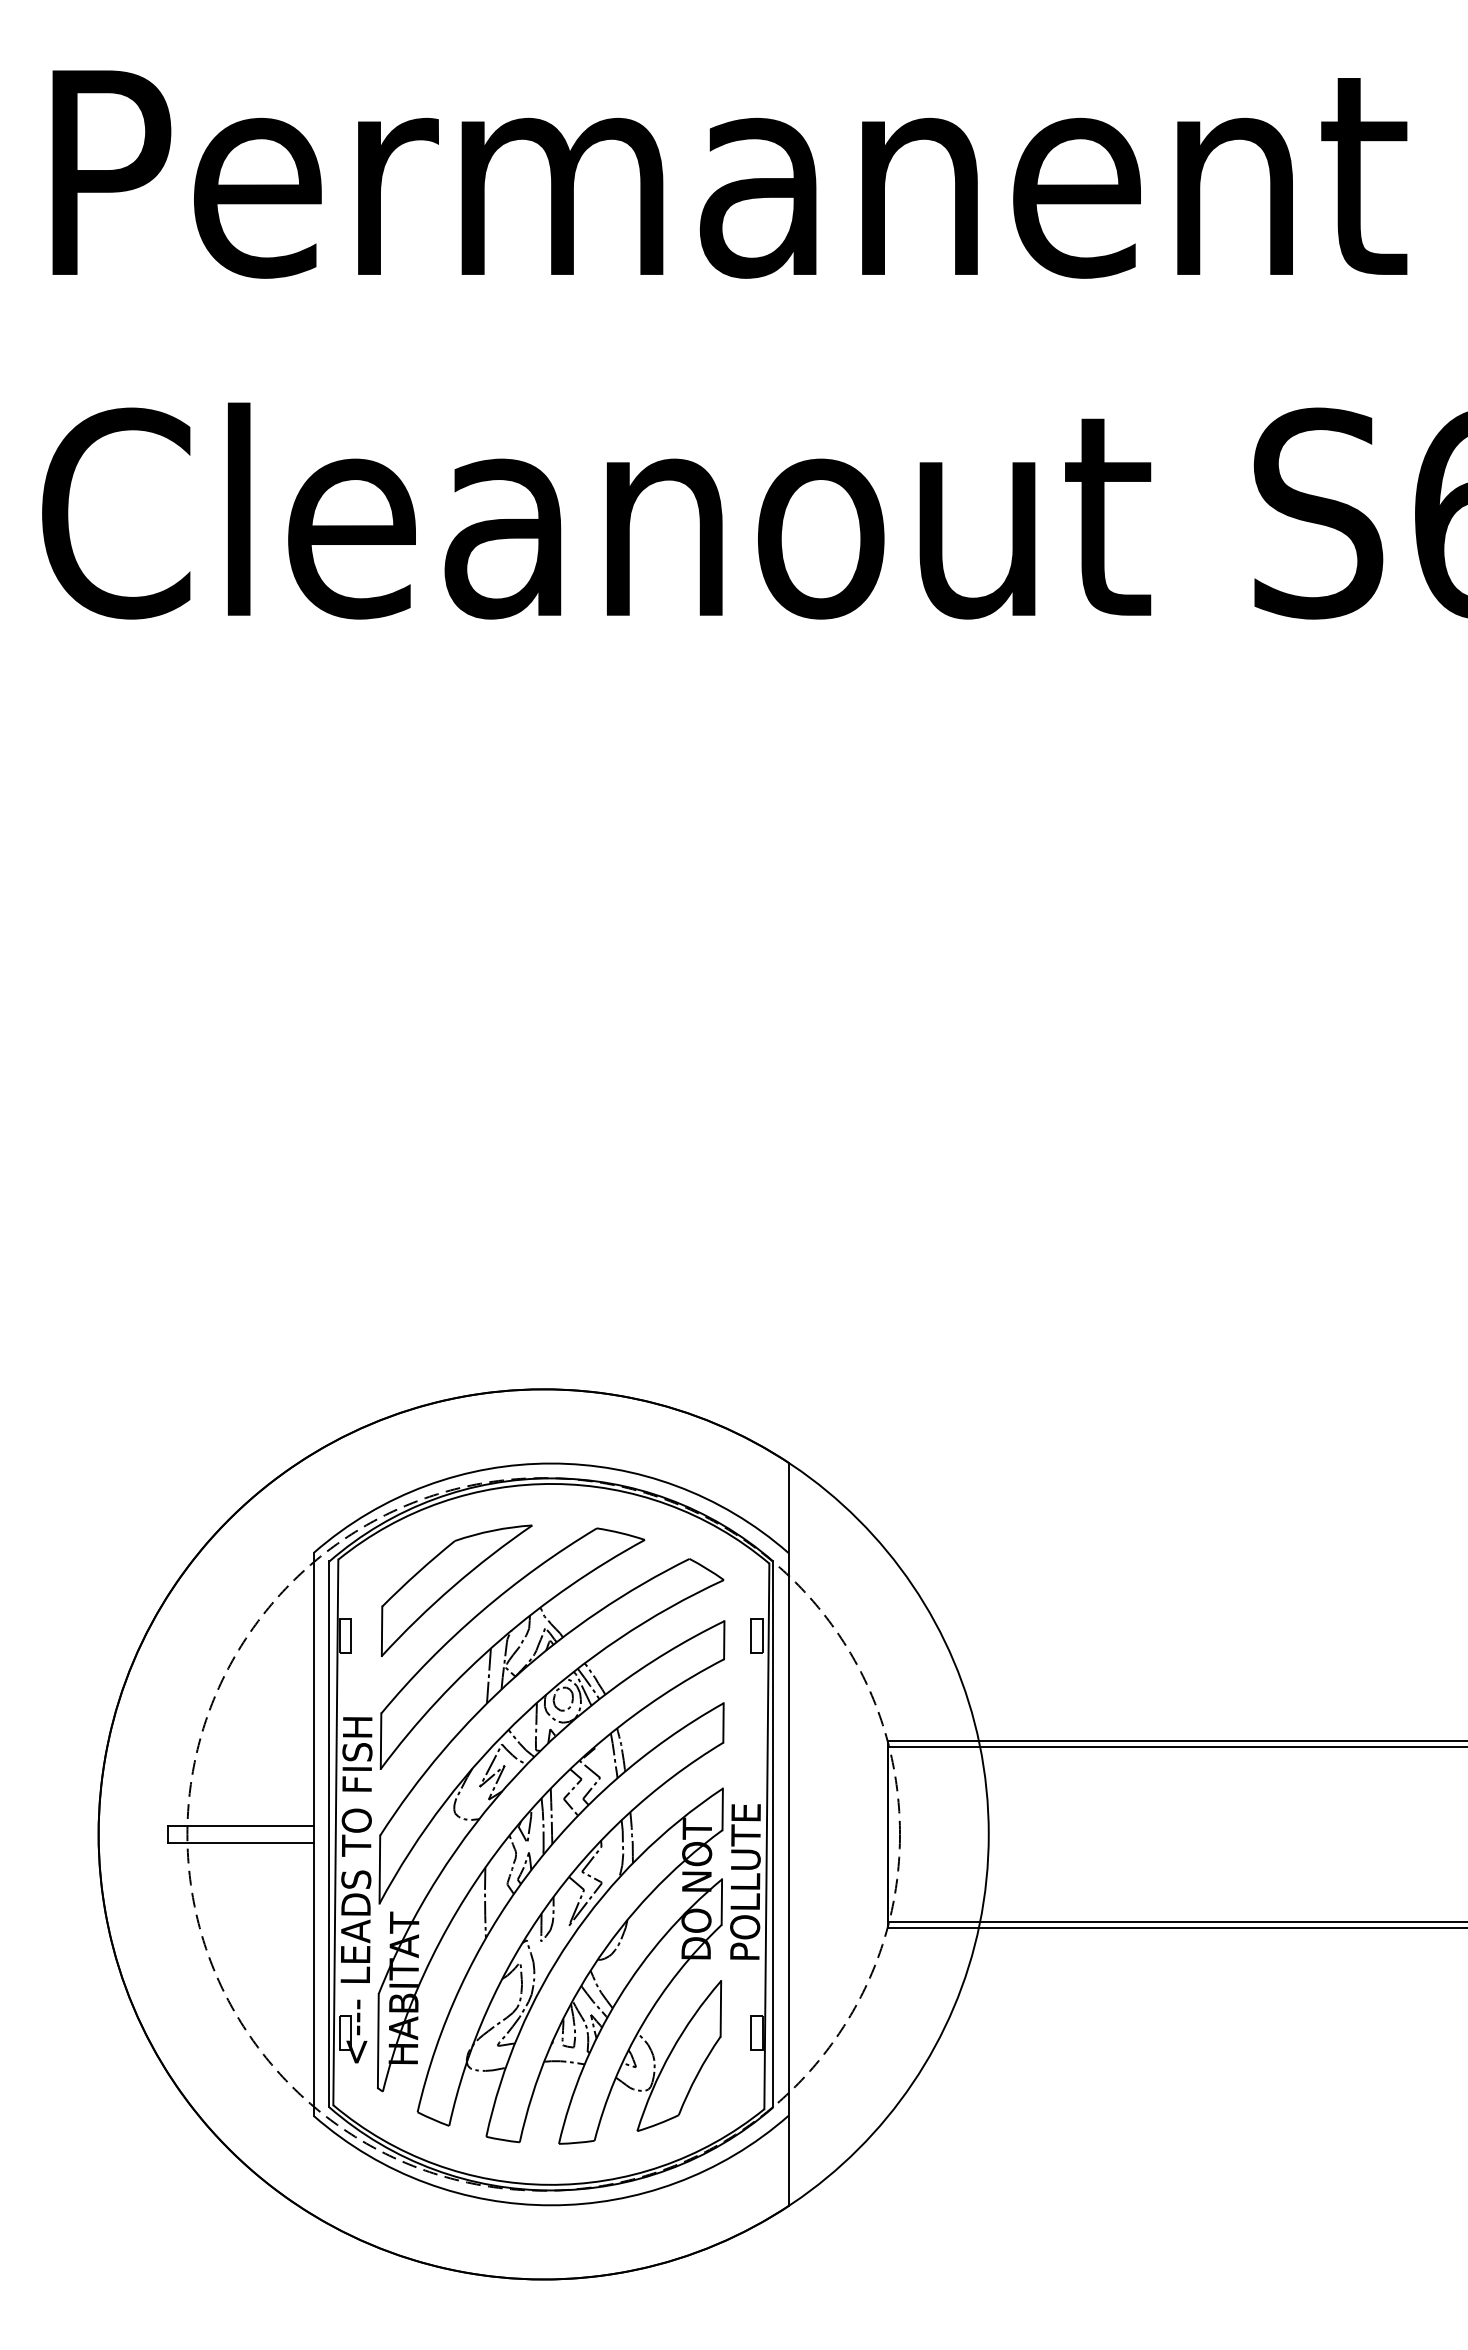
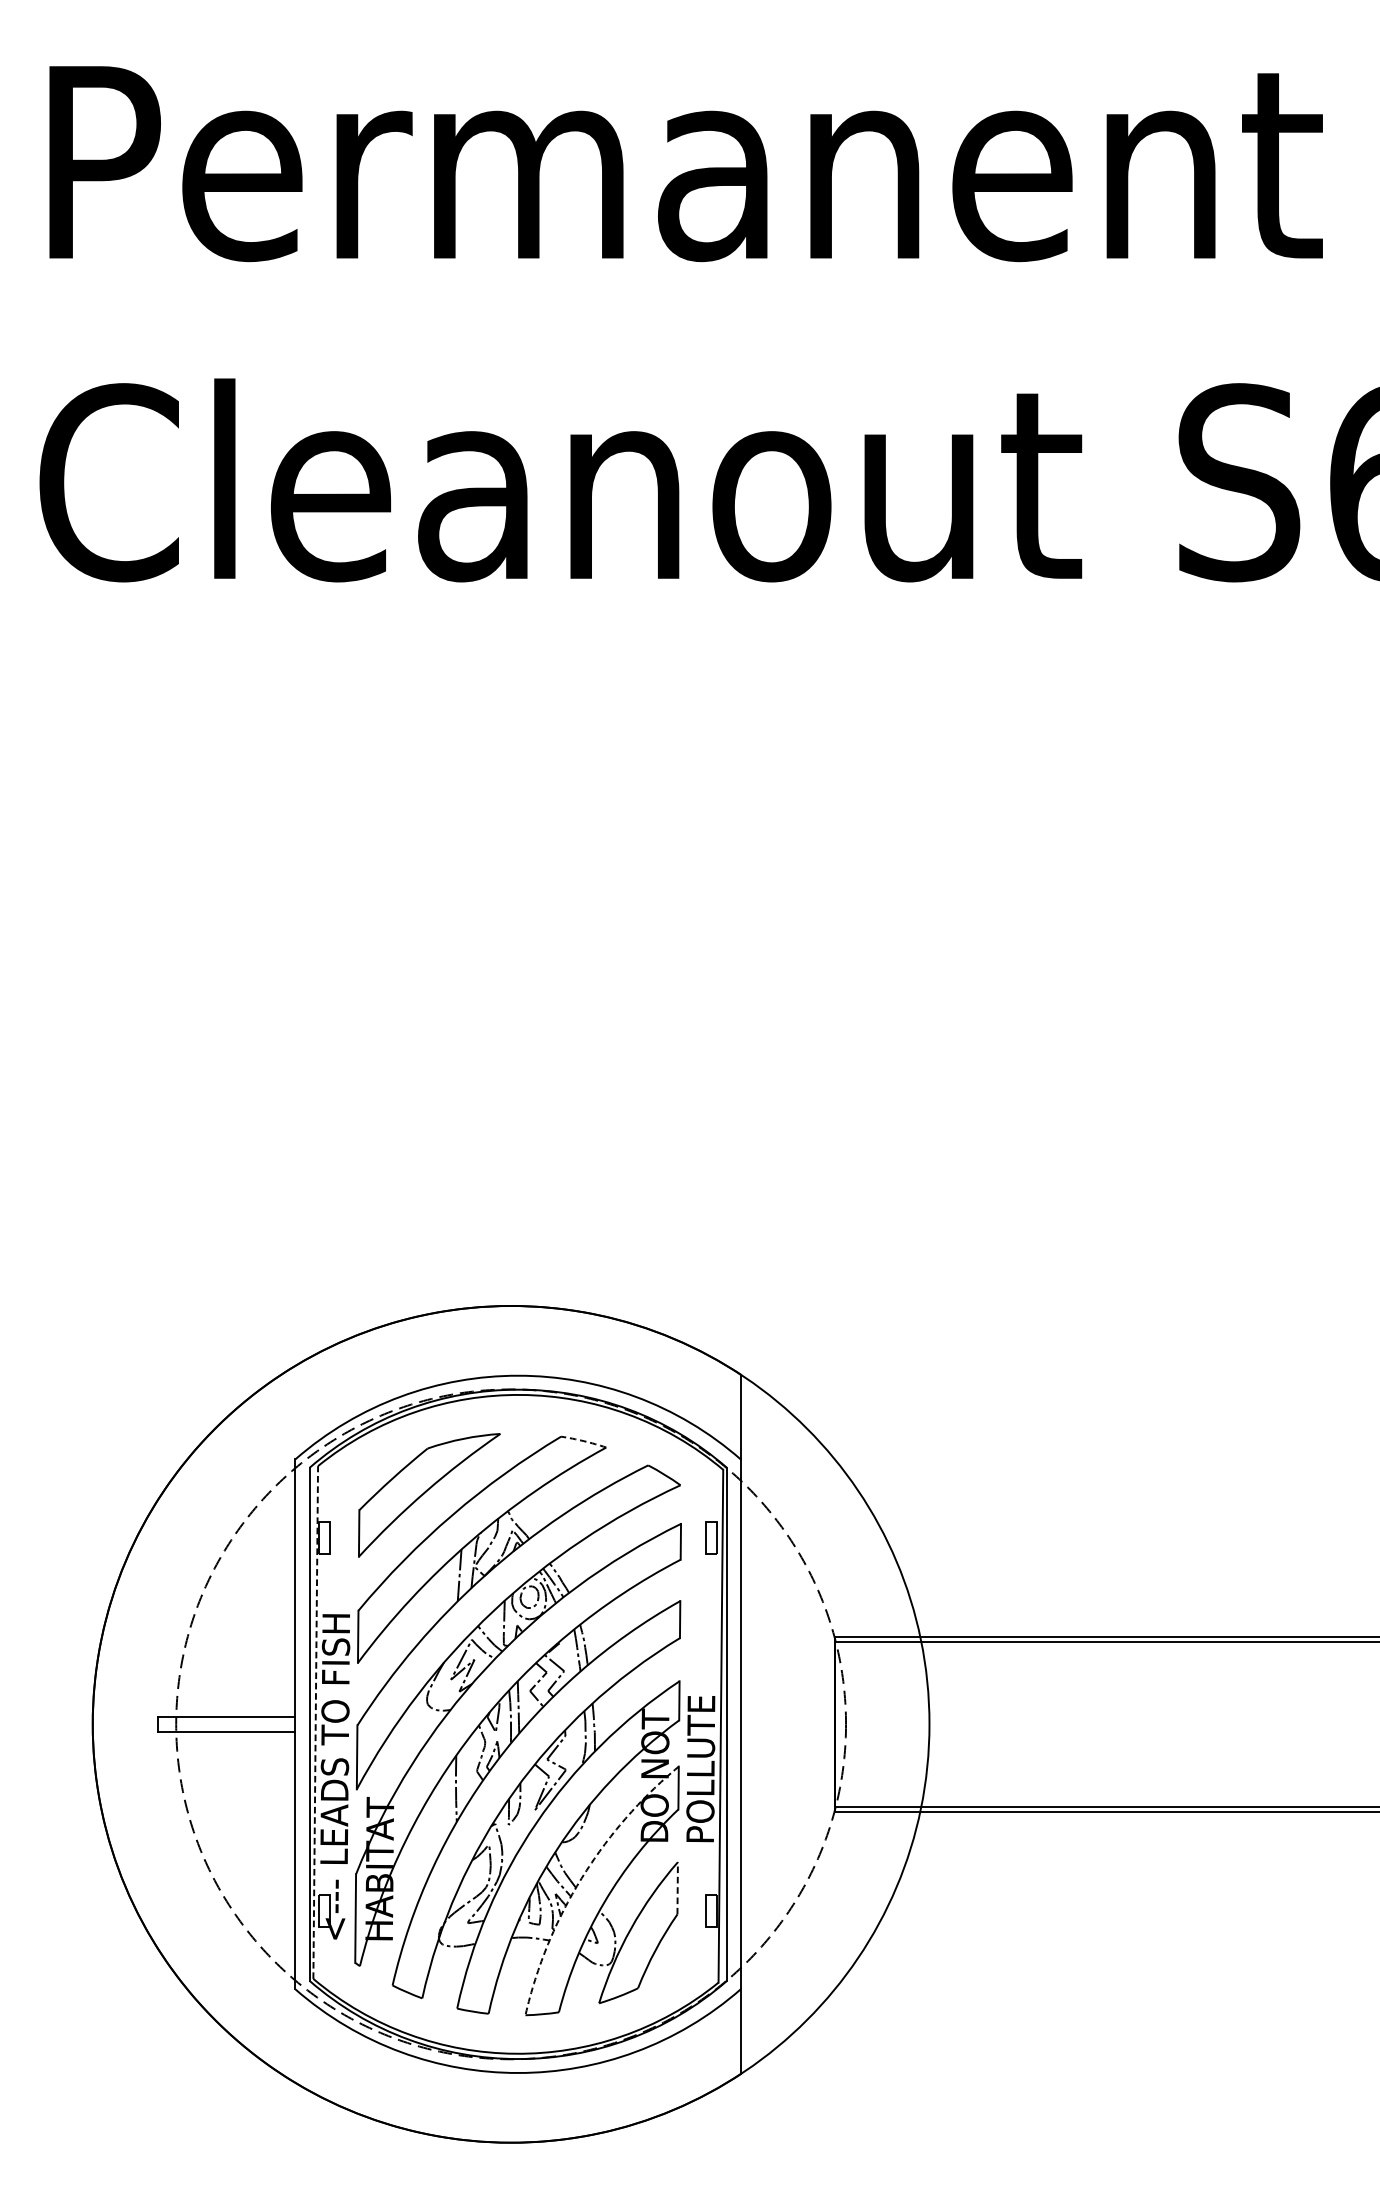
arc: (621, 1533) -> (584, 1441), solid -> dashed
line: (335, 1832) -> (315, 1722), solid -> dashed
arc: (618, 1998) -> (581, 1878), solid -> dashed
line: (720, 2008) -> (677, 1887), solid -> dashed

